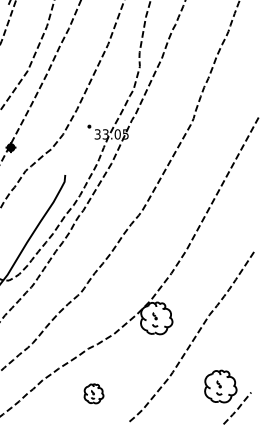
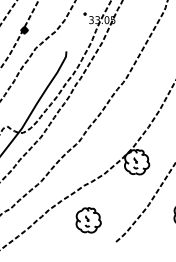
part: (93, 393) -> (88, 220), size x1.67

